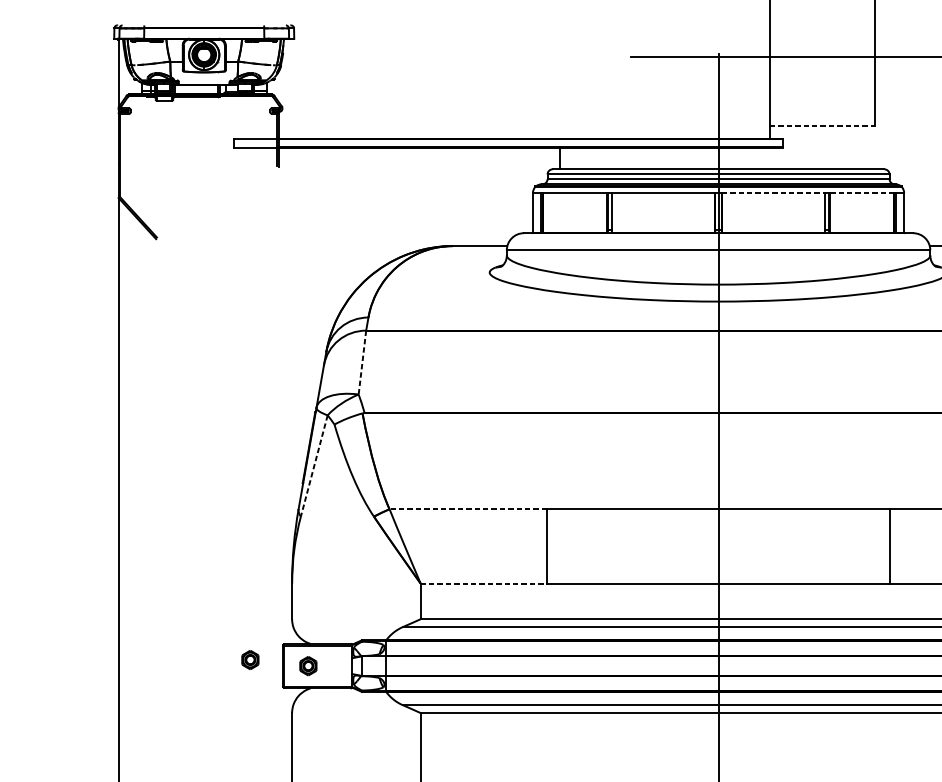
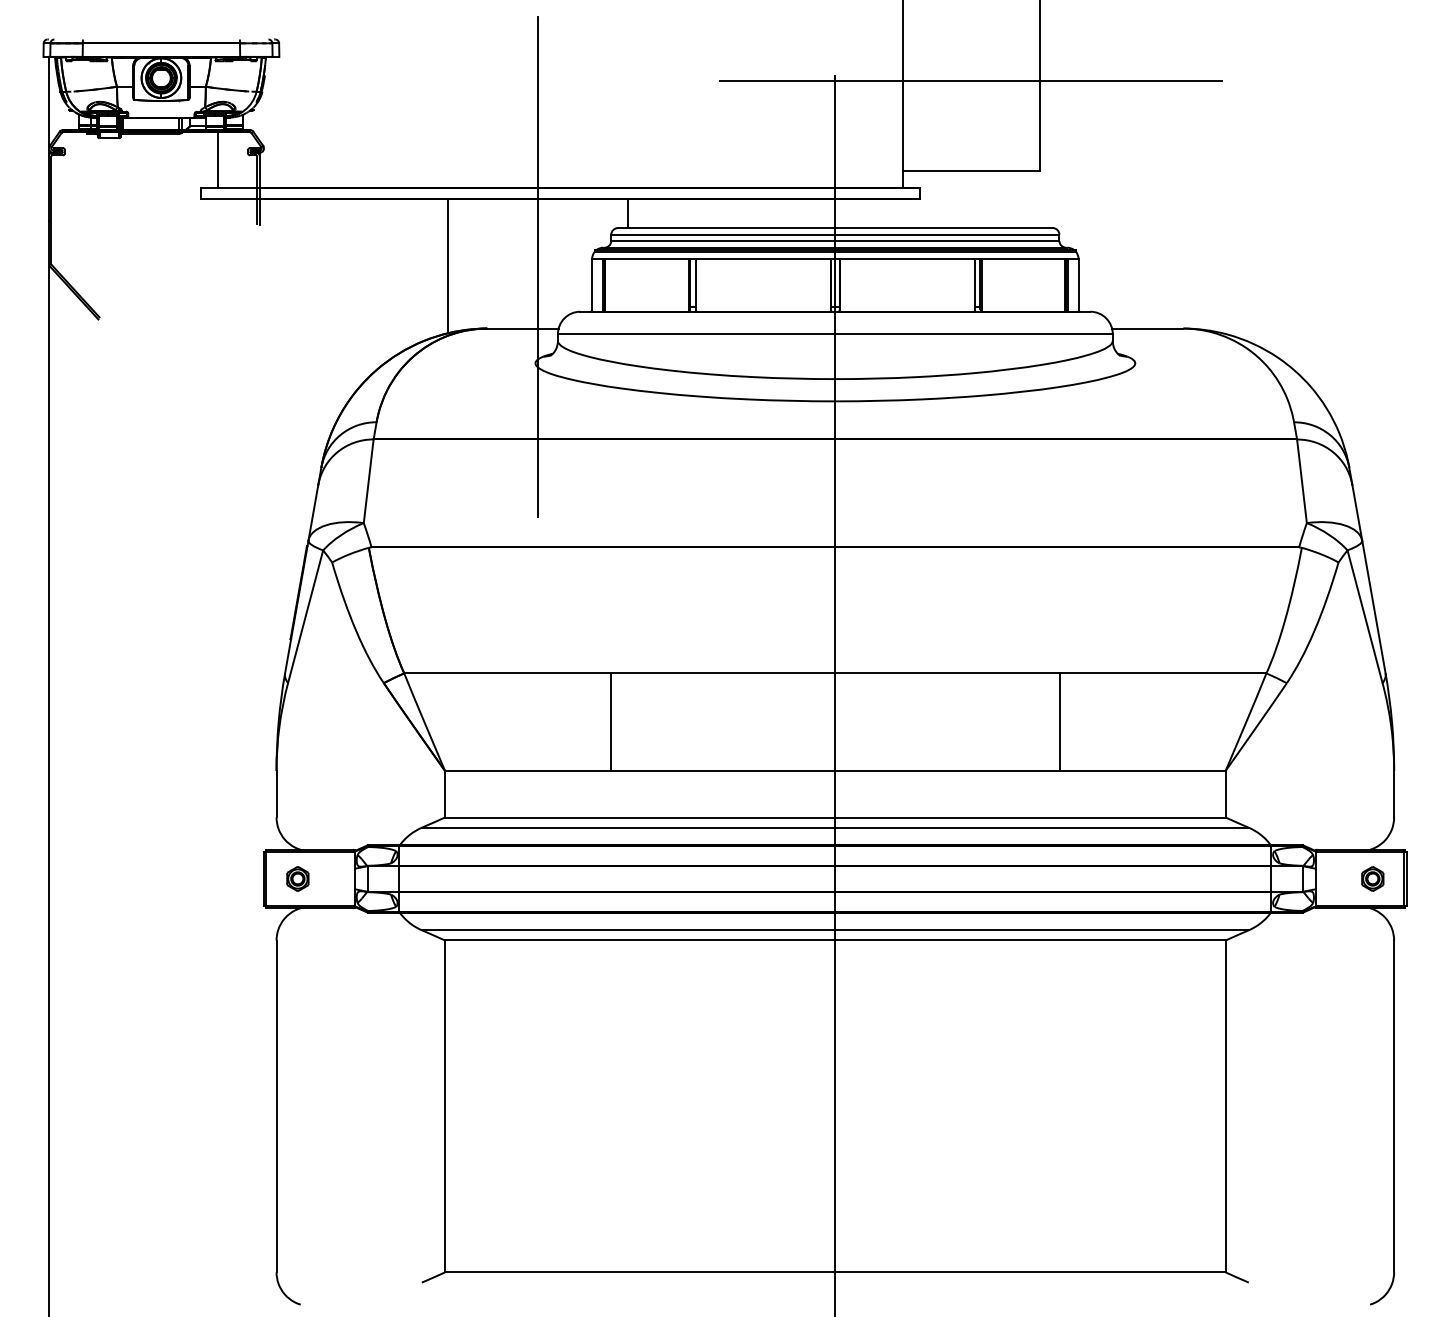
line: (247, 117) -> (217, 160), added
line: (822, 126) -> (971, 171), dashed -> solid
line: (773, 192) -> (907, 258), dashed -> solid
line: (862, 192) -> (1023, 258), dashed -> solid
line: (422, 198) -> (447, 266), added
line: (491, 198) -> (537, 266), added
line: (362, 362) -> (368, 481), dashed -> solid
line: (314, 465) -> (305, 616), dashed -> solid
line: (467, 509) -> (506, 673), dashed -> solid
line: (483, 583) -> (527, 770), dashed -> solid
part: (250, 659) -> (221, 870), removed

